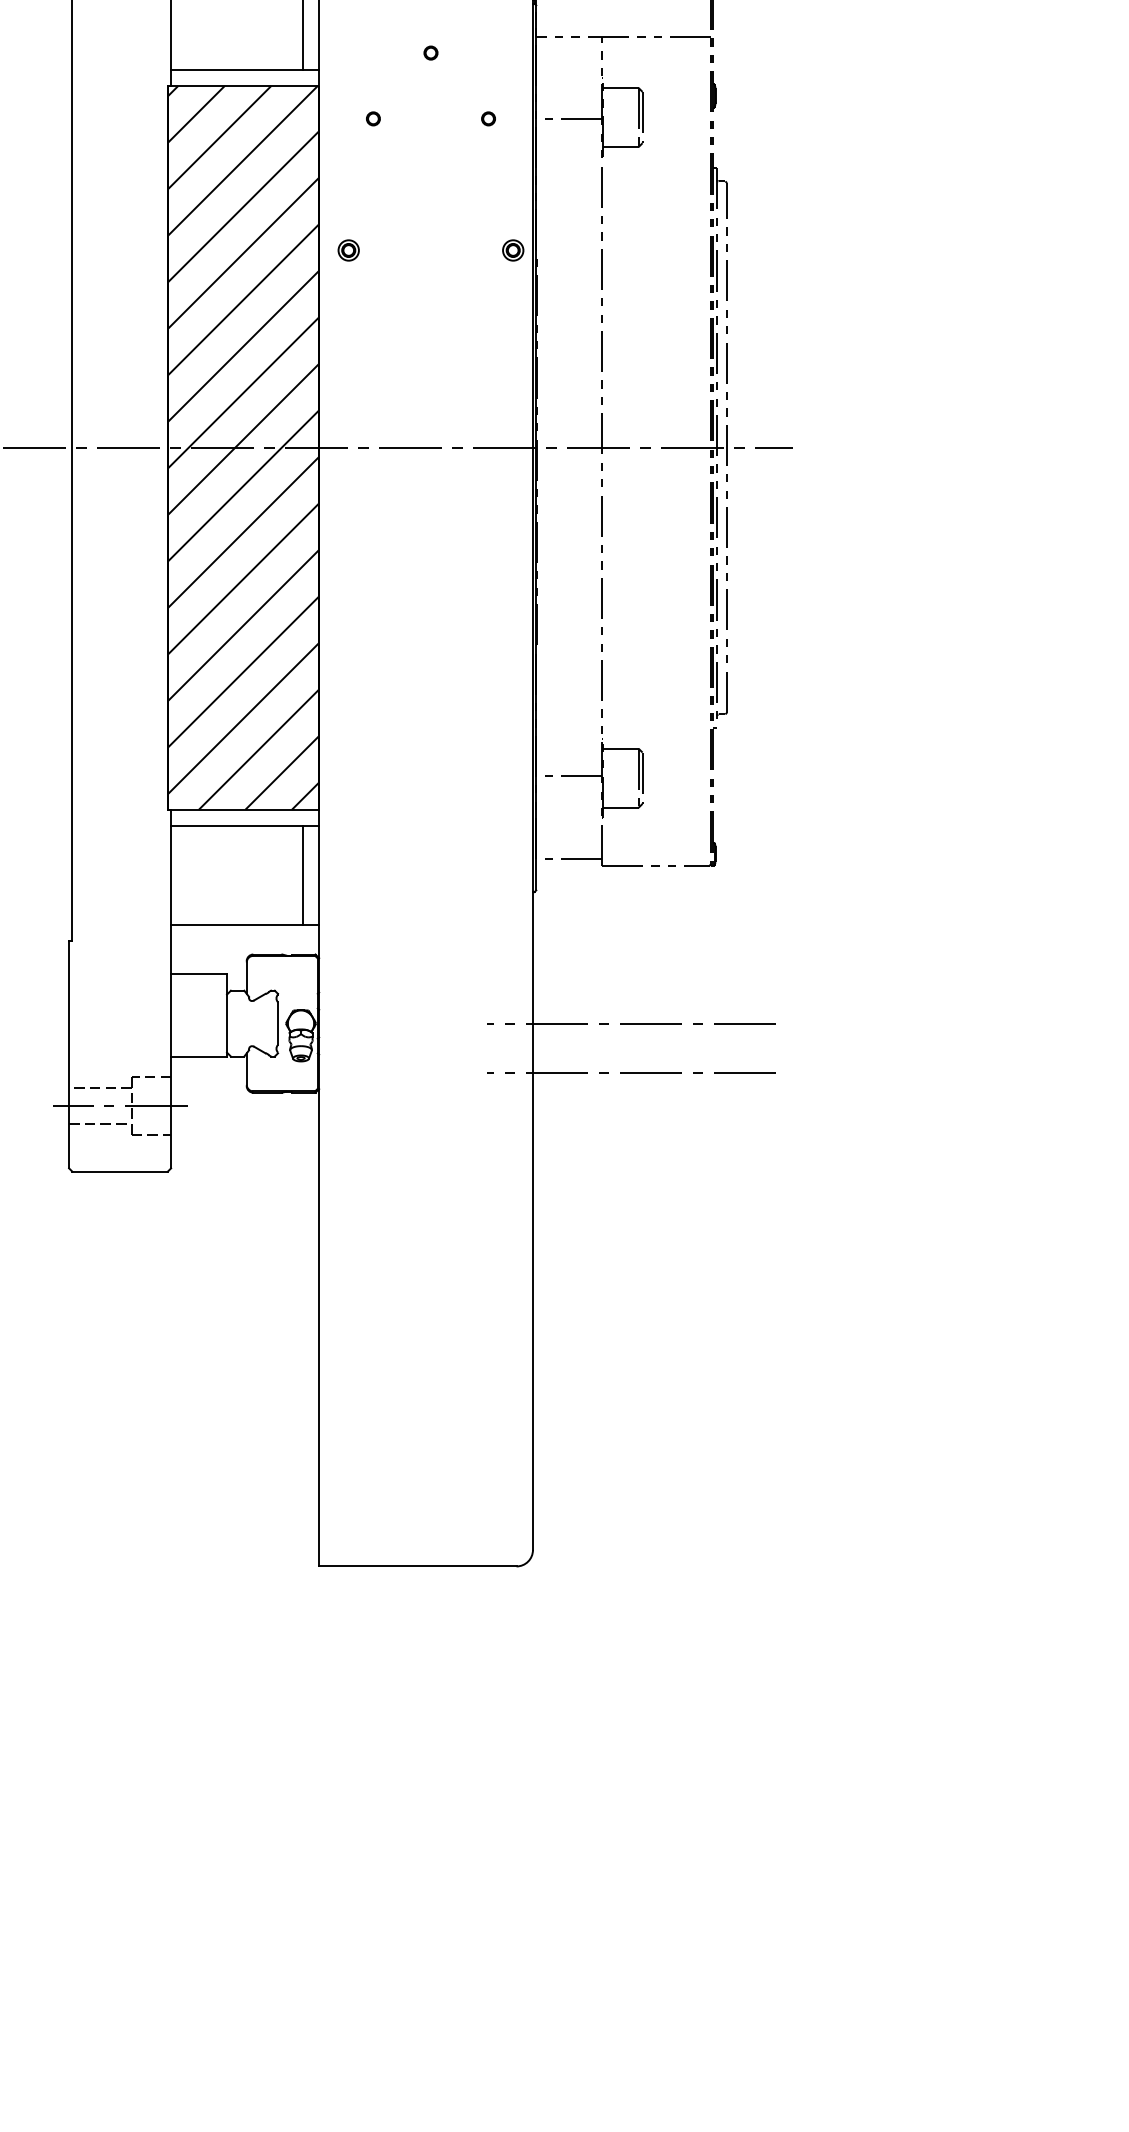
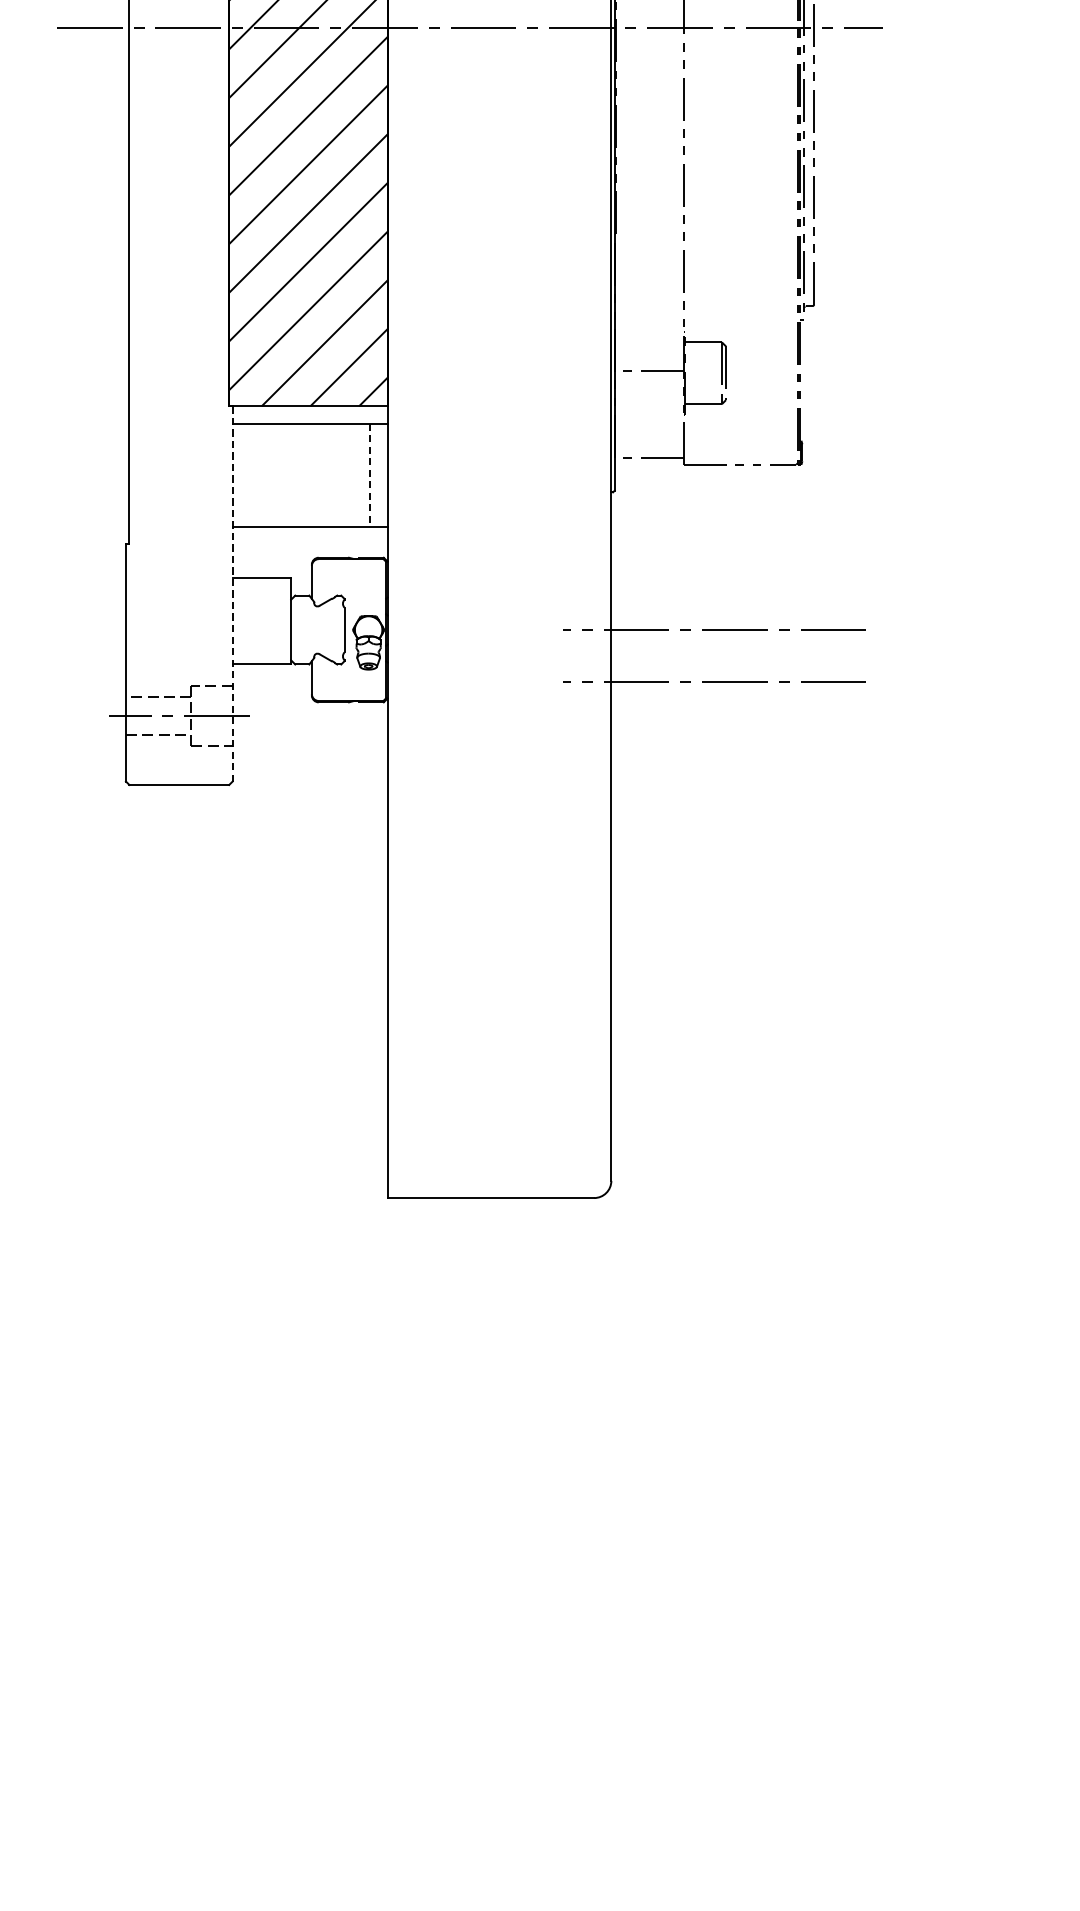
line: (302, 876) -> (370, 476), solid -> dashed
line: (171, 989) -> (233, 594), solid -> dashed

